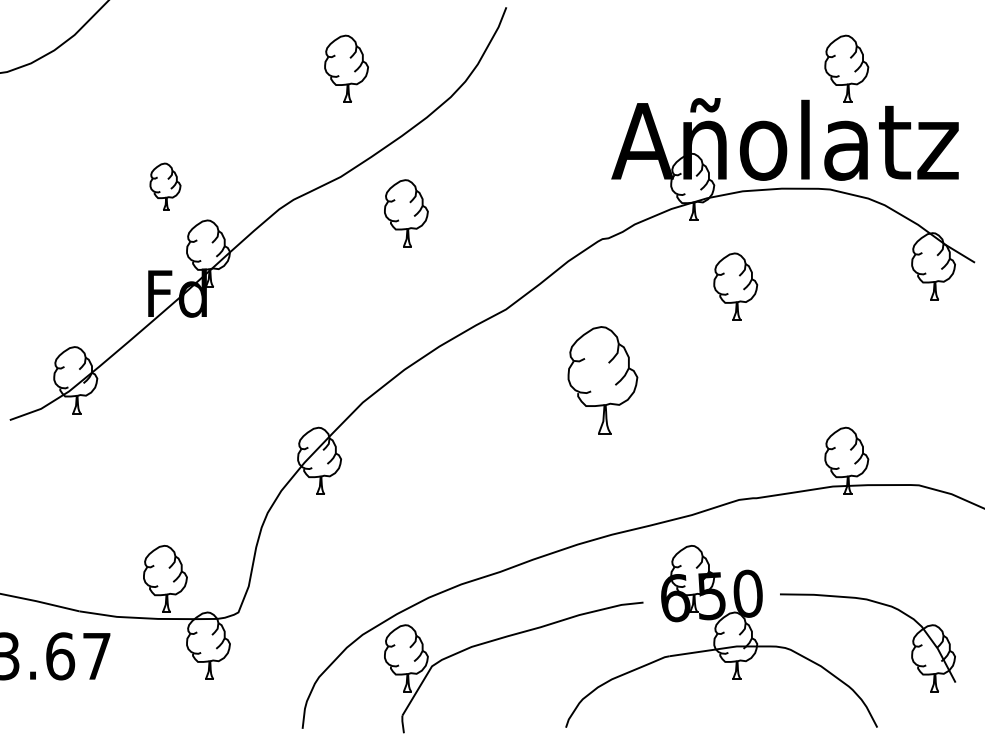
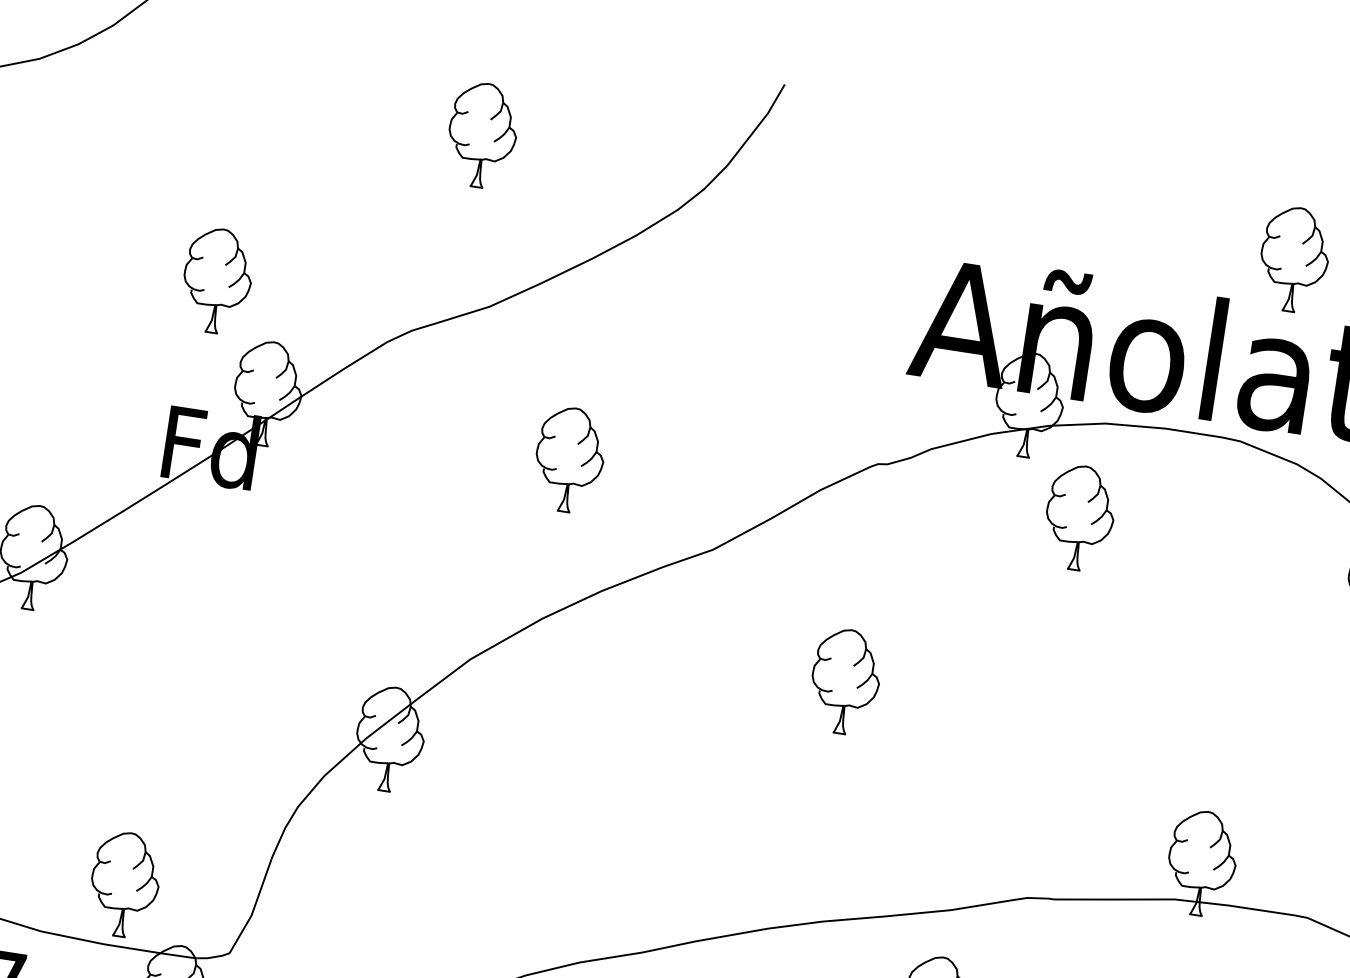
part: (346, 68) -> (482, 134), moved
part: (165, 186) -> (217, 280), size x1.43
part: (406, 213) -> (569, 460), moved
part: (735, 286) -> (1079, 517), moved
part: (602, 380) -> (844, 681), size x0.62

